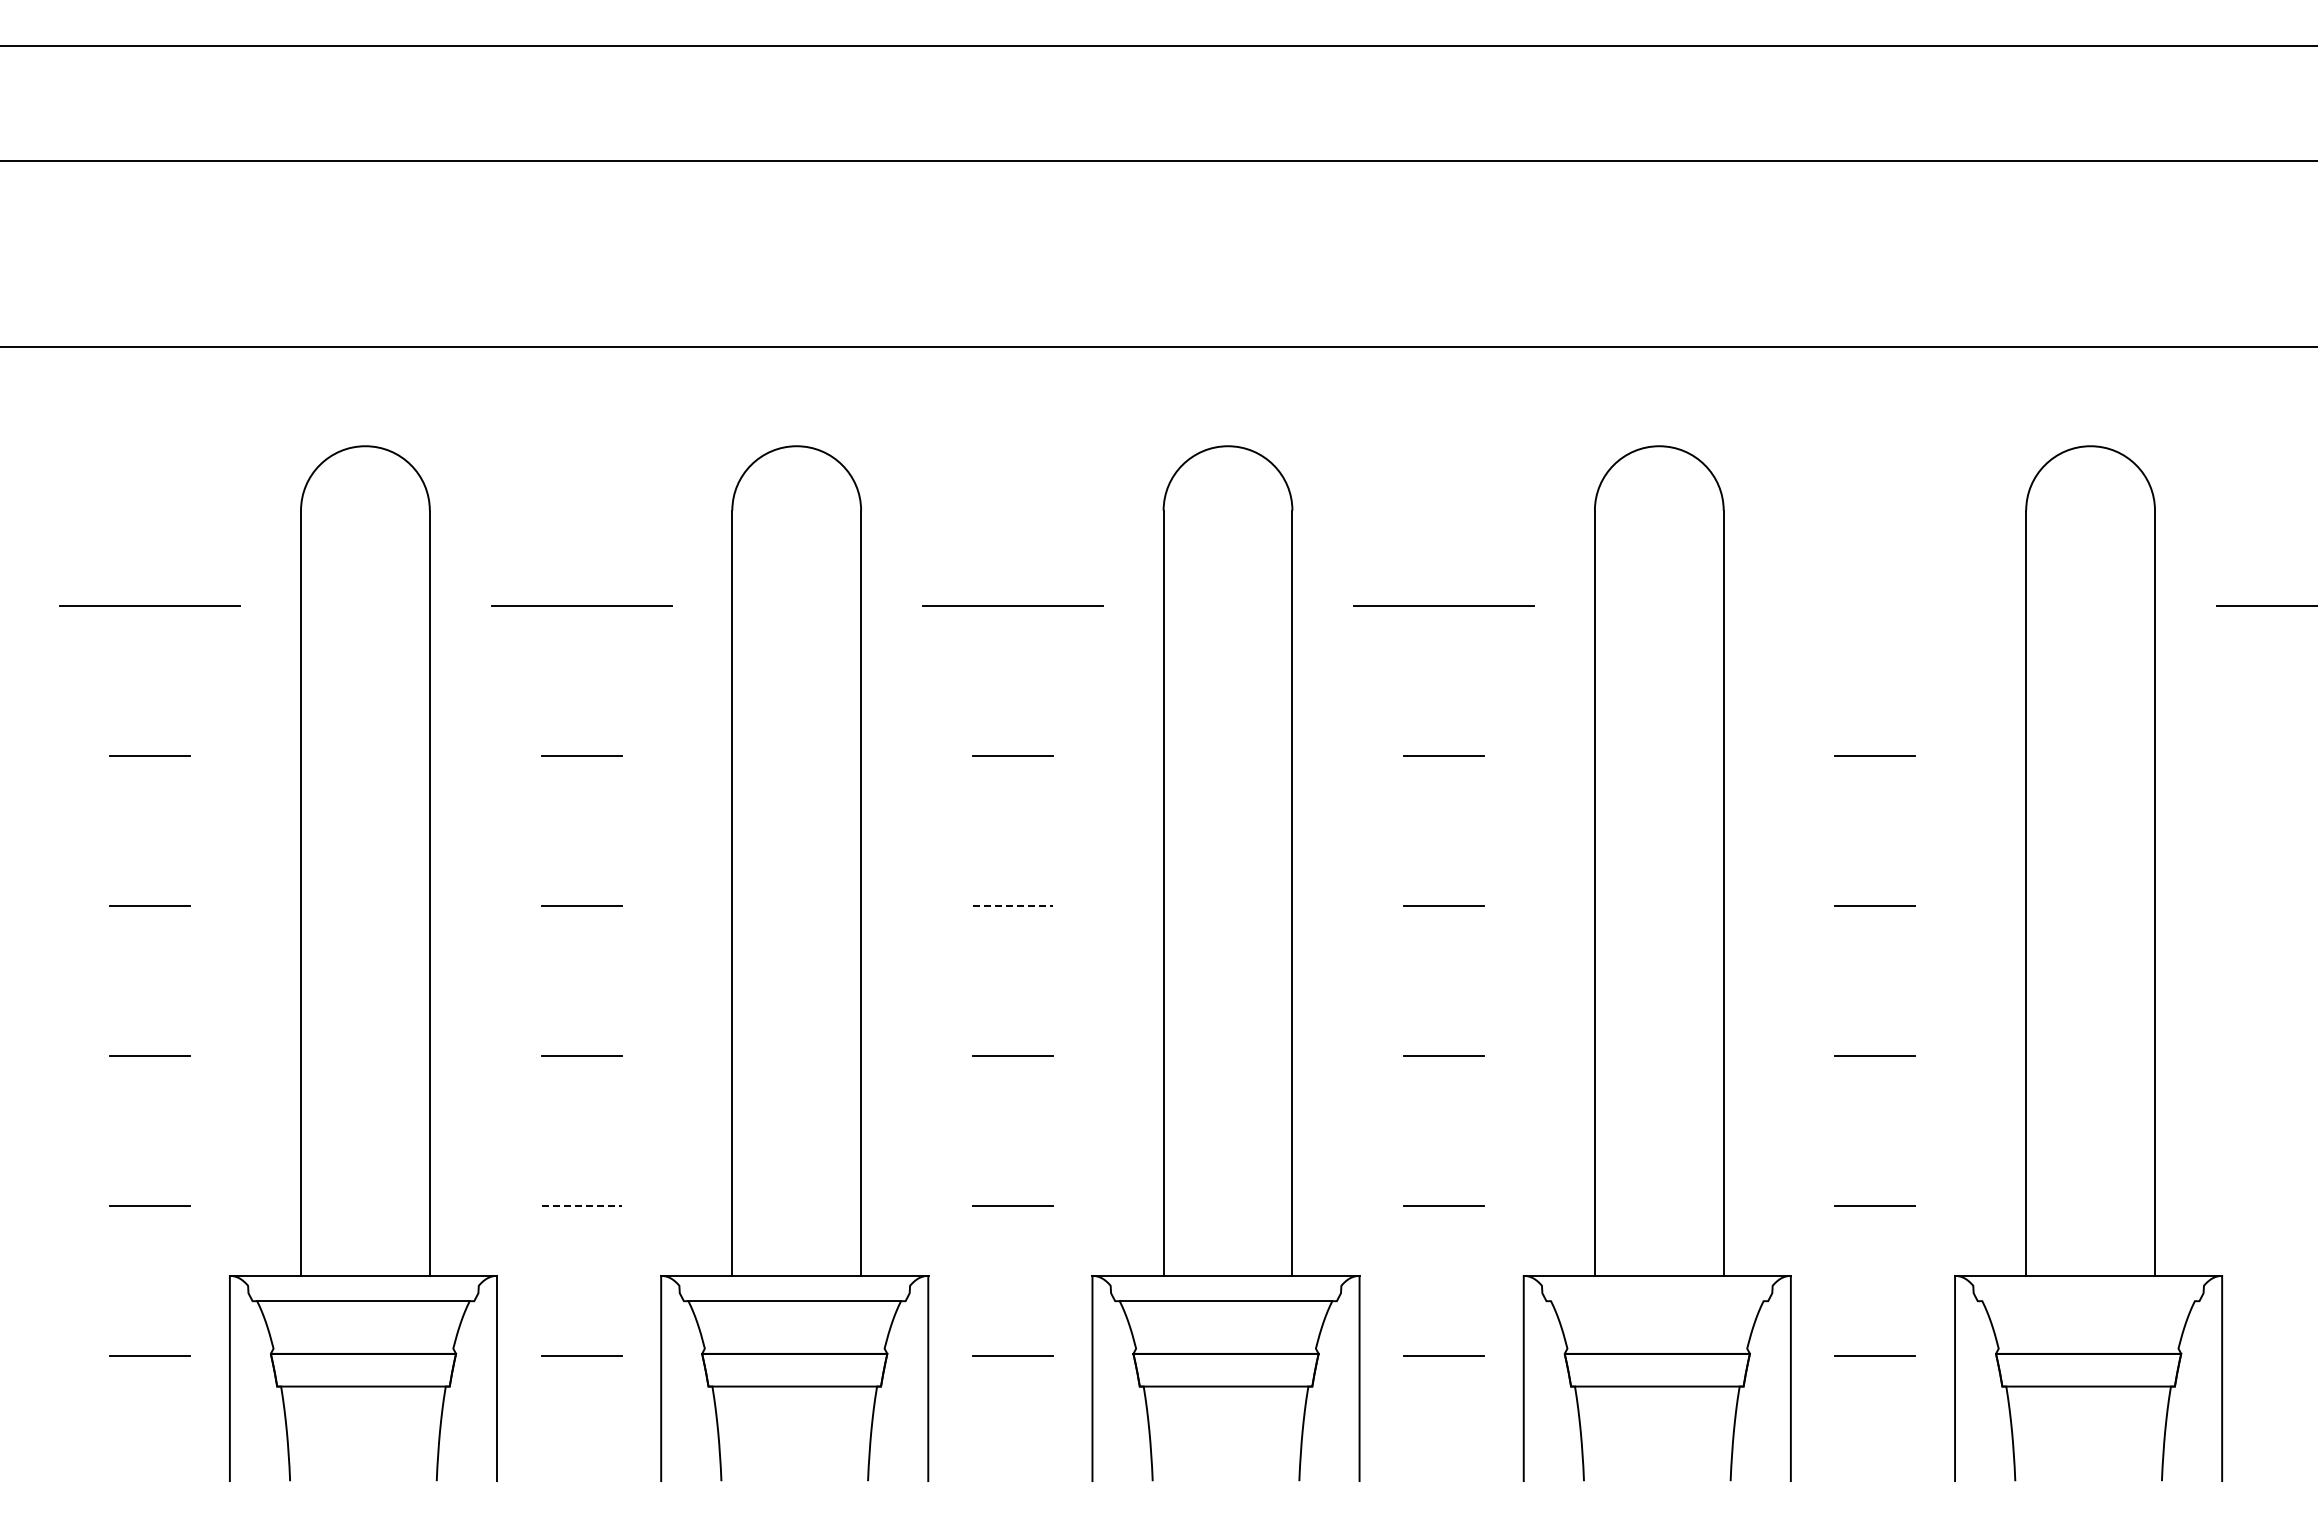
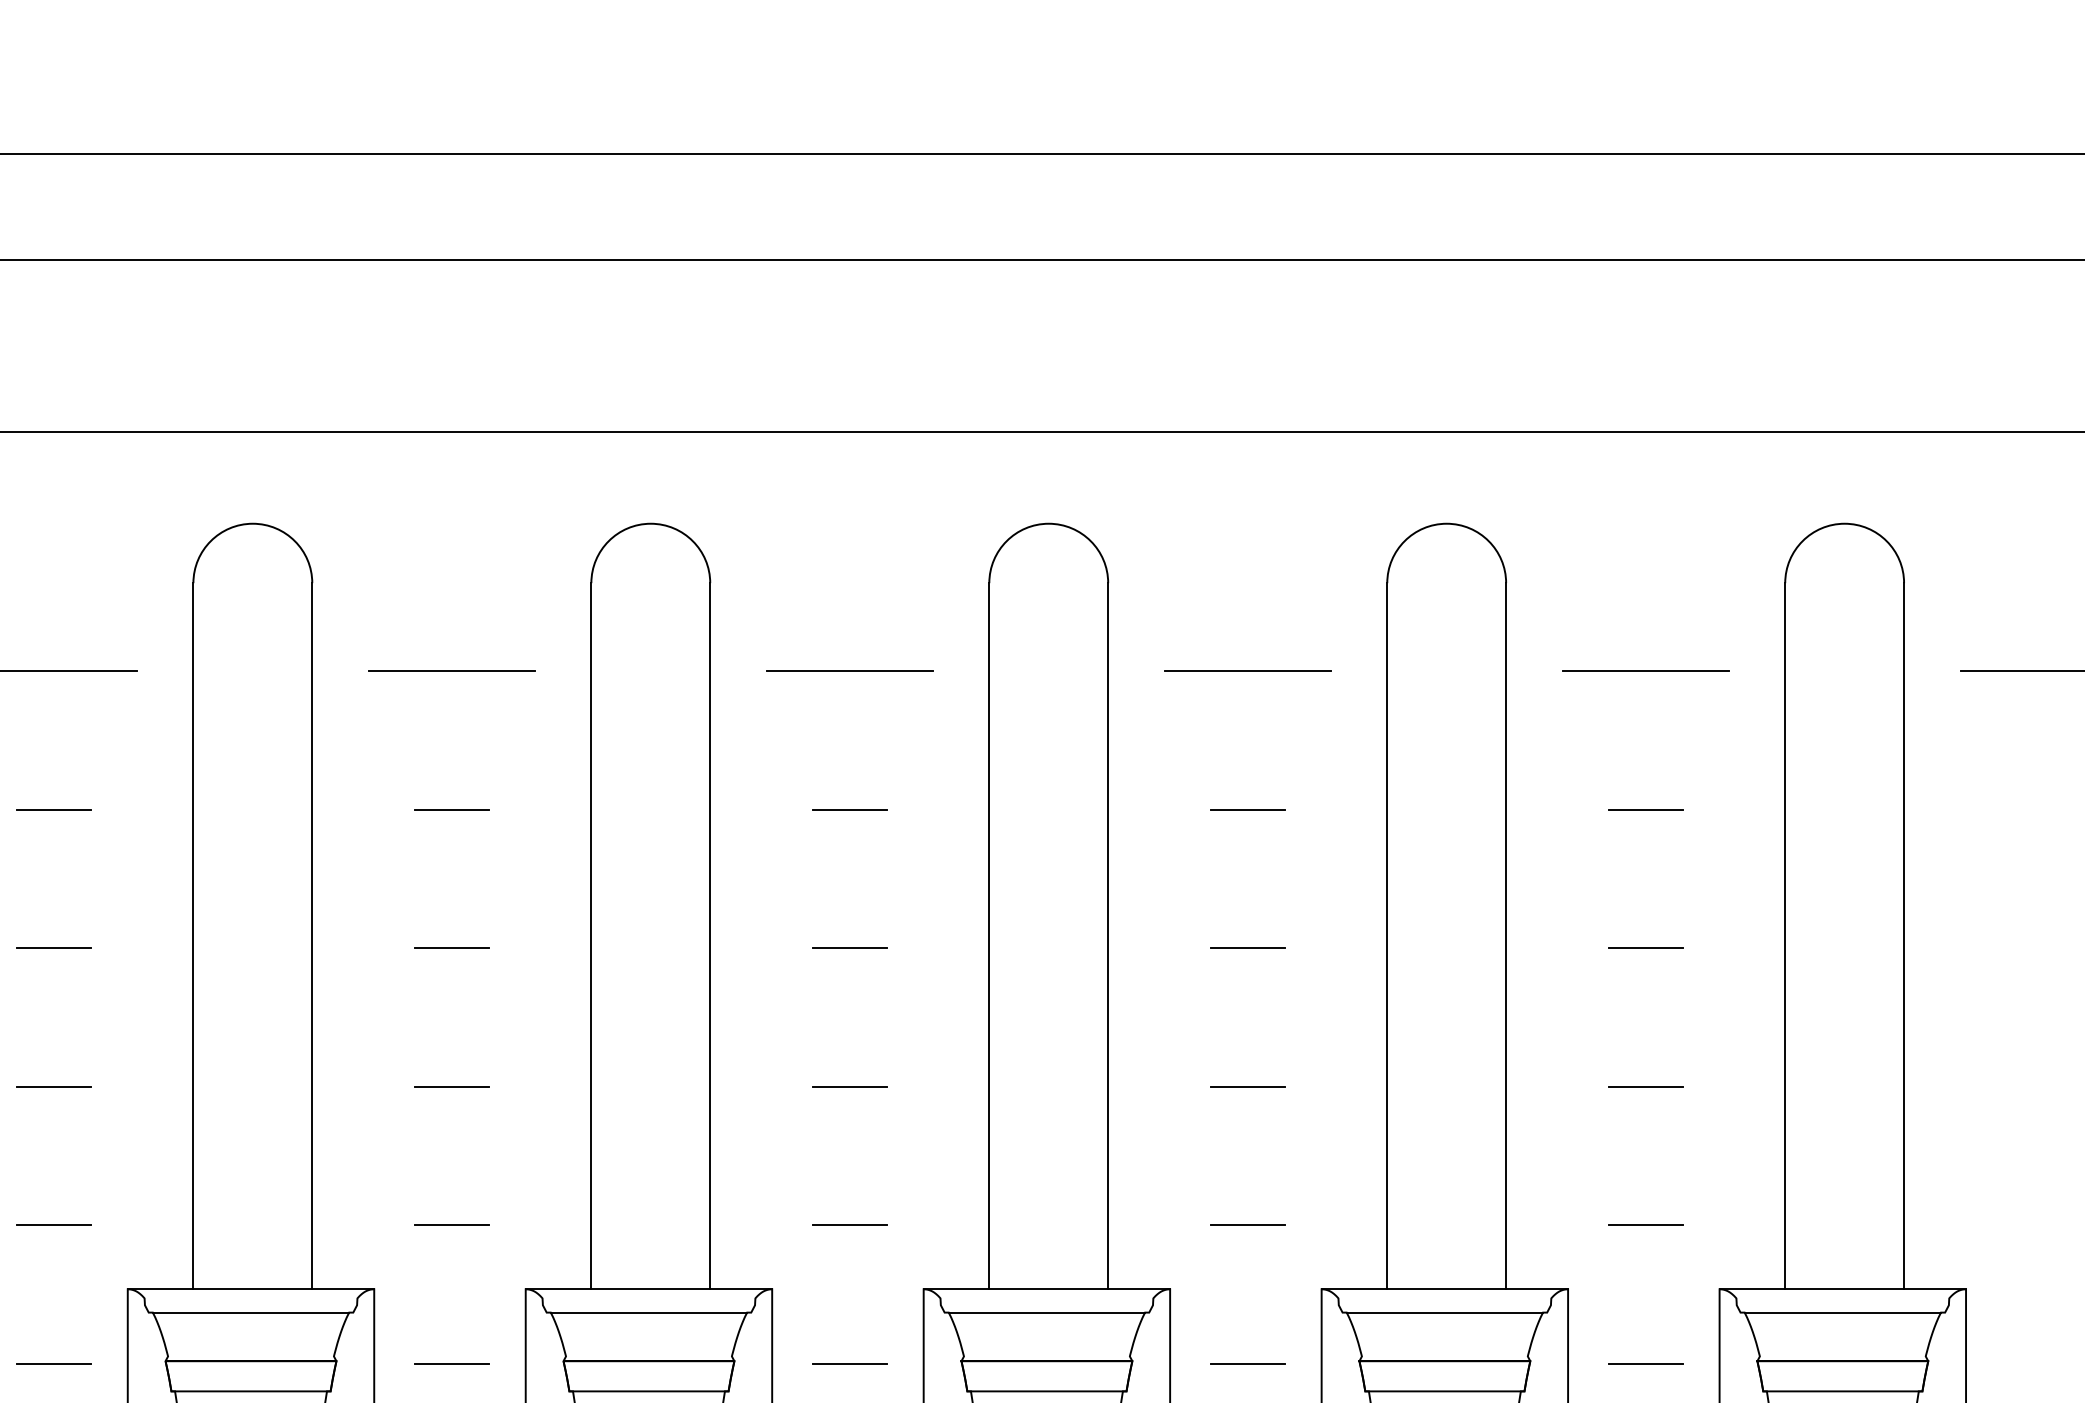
line: (1875, 606) -> (1646, 671), added
line: (1013, 906) -> (850, 948), dashed -> solid
line: (582, 1206) -> (453, 1225), dashed -> solid
line: (1656, 1301) -> (1444, 1312), added
line: (2088, 1301) -> (1842, 1312), added

